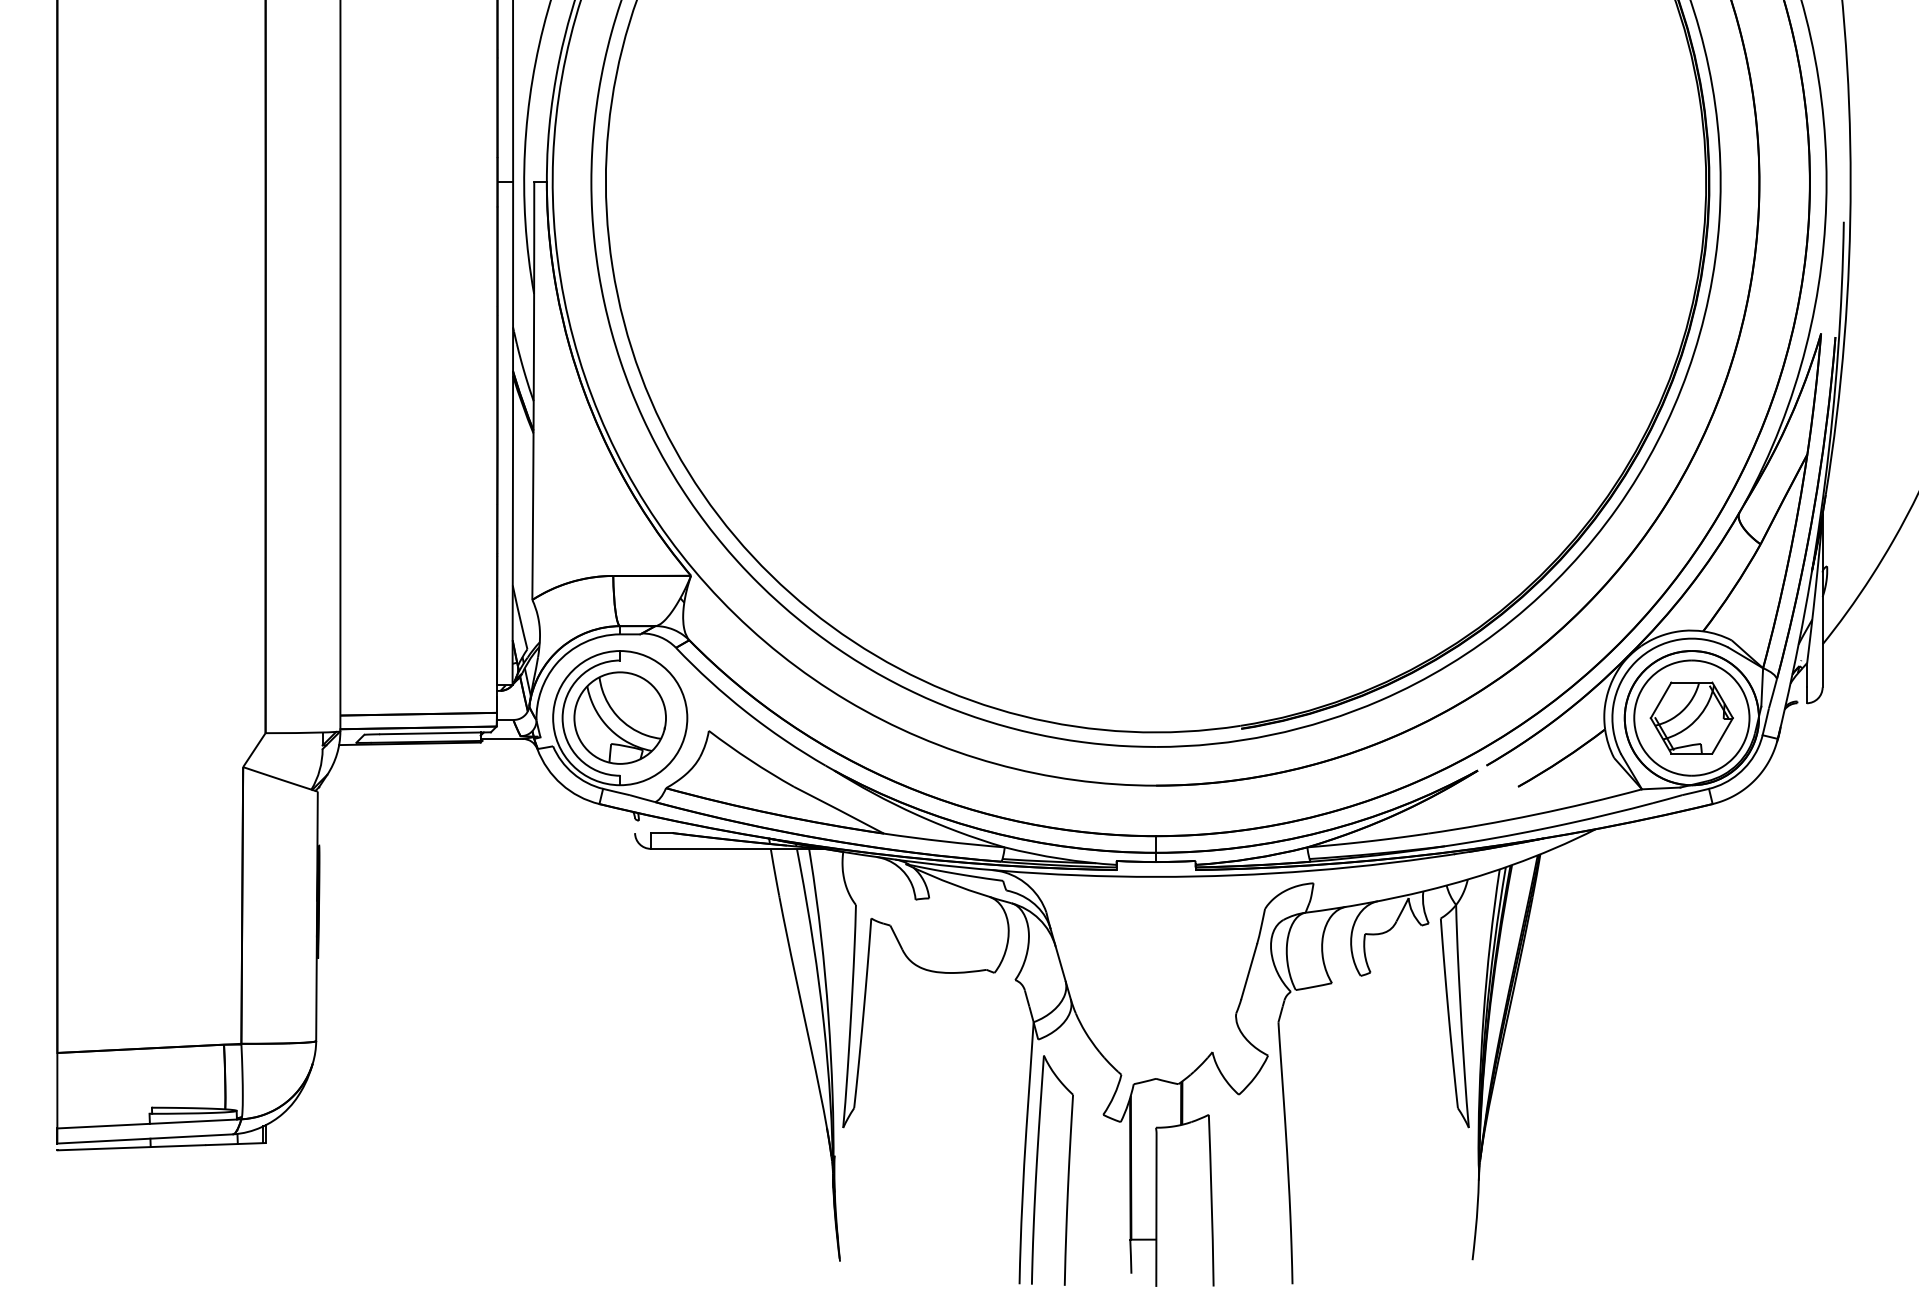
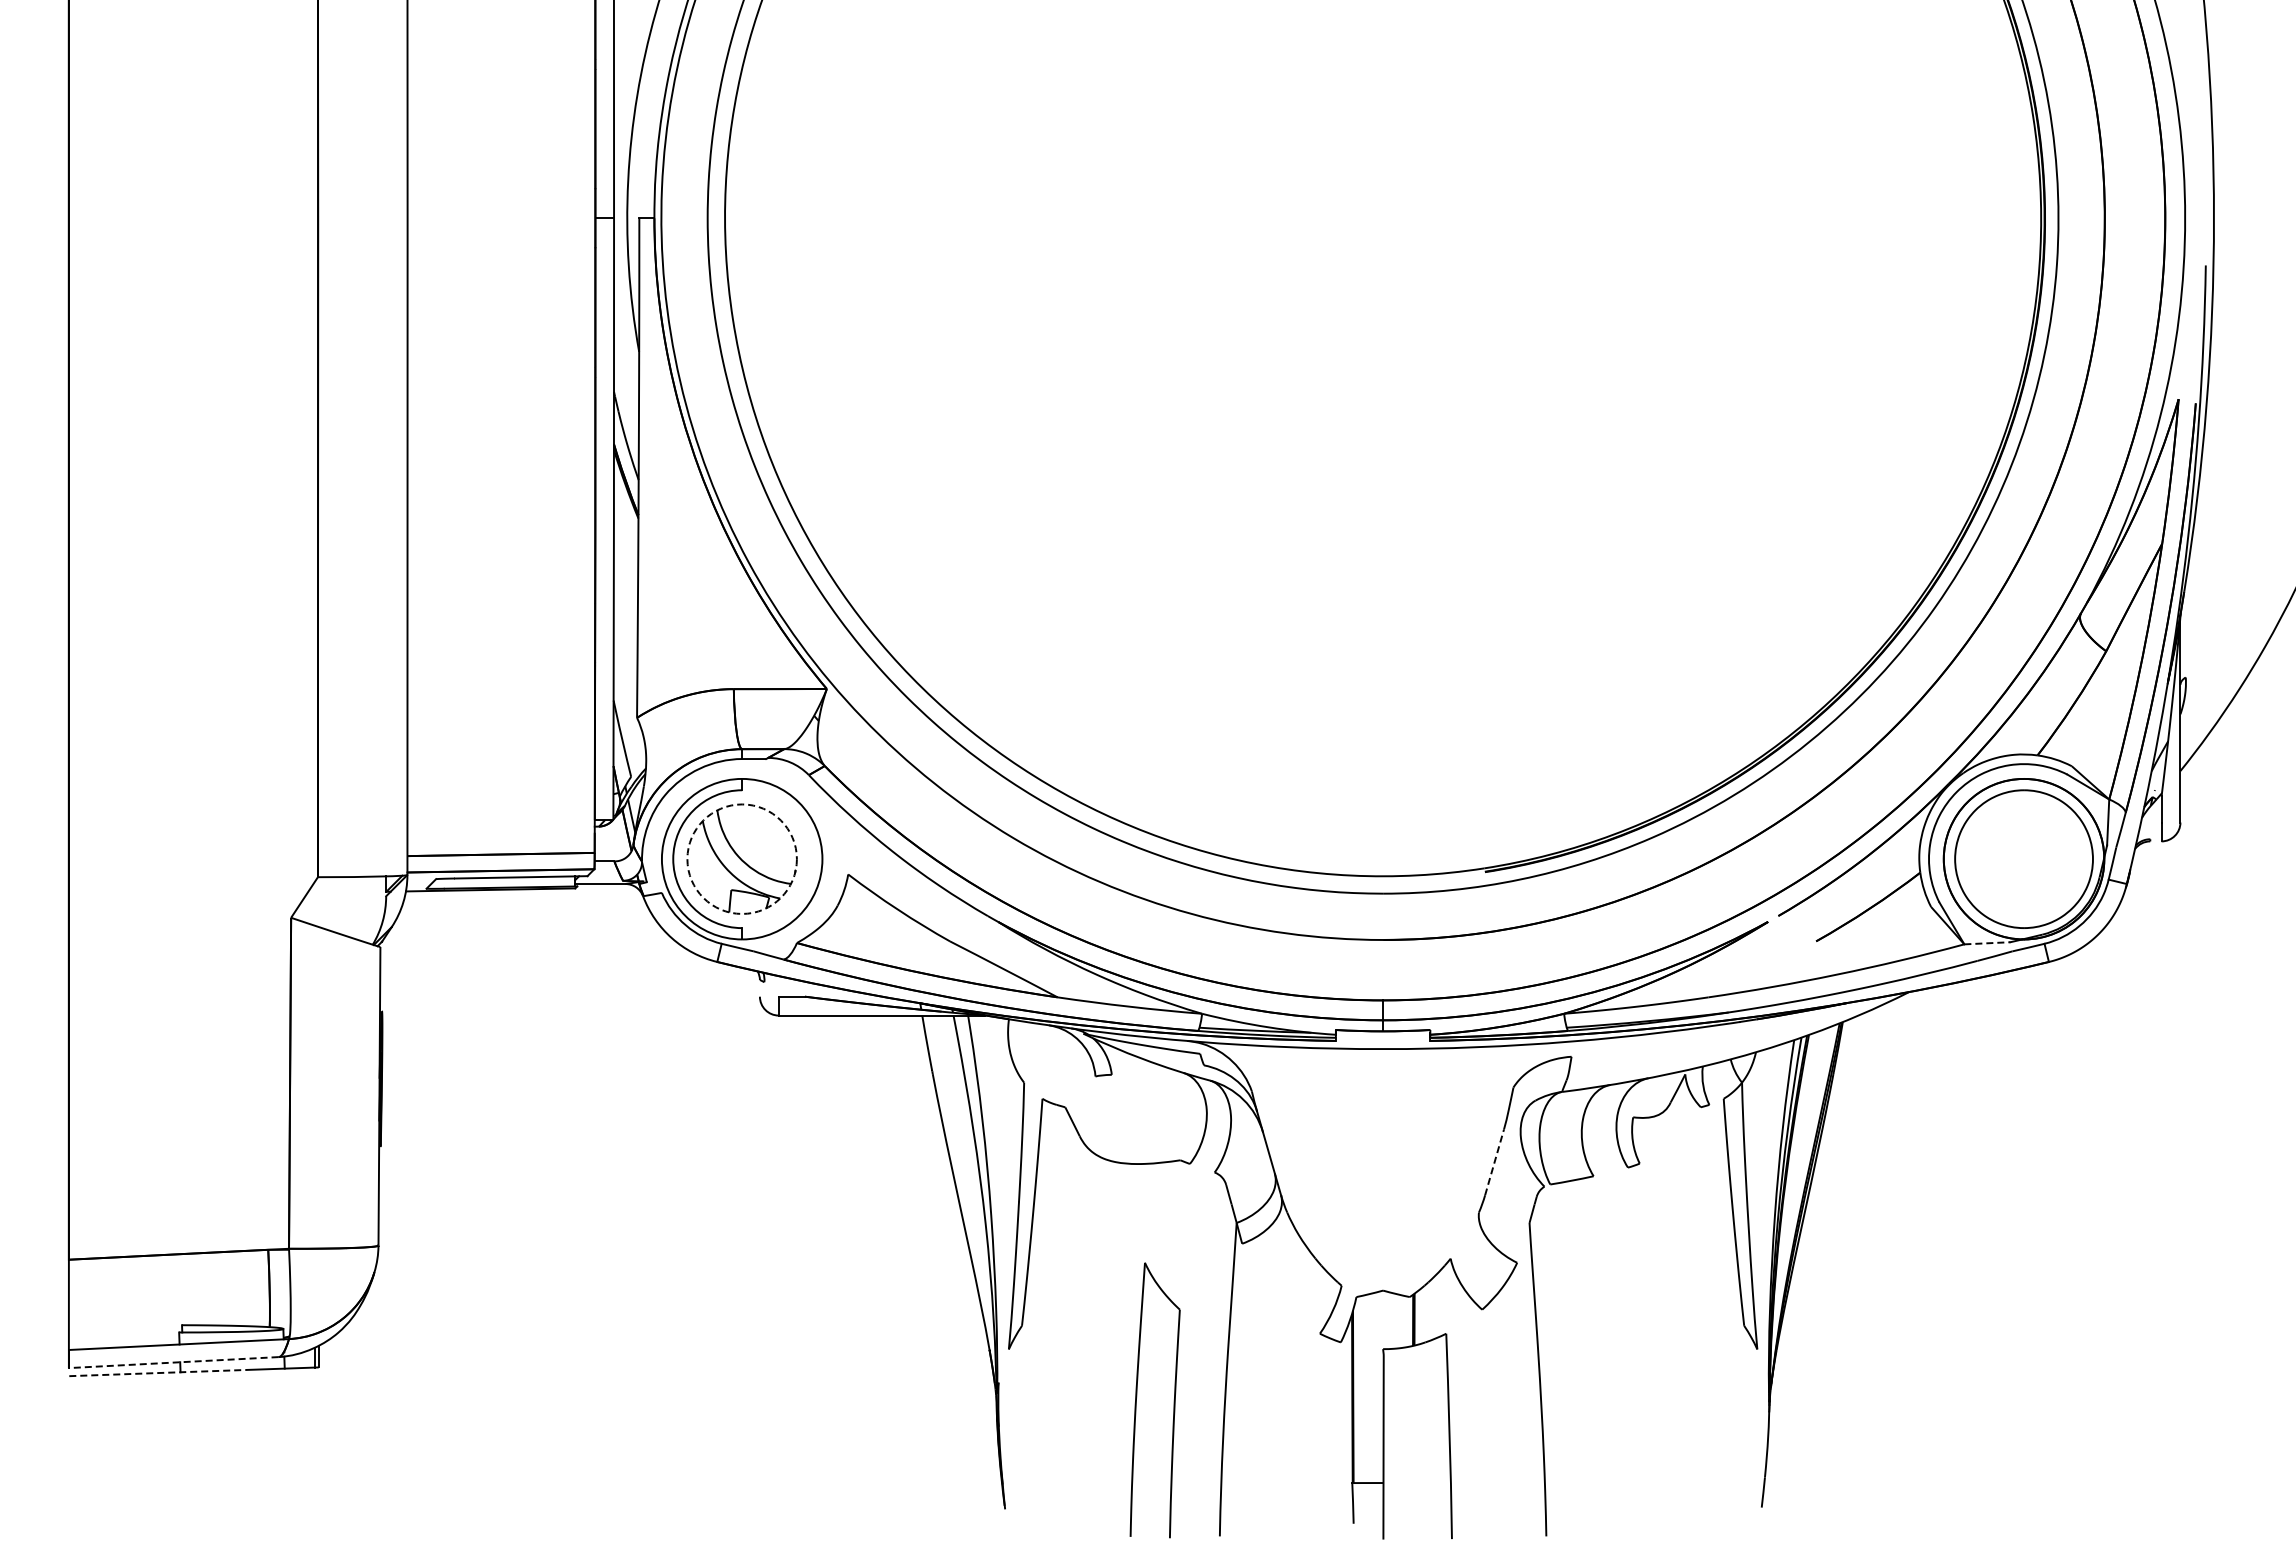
circle: (619, 717) -> (741, 858), solid -> dashed
part: (1691, 717) -> (2023, 858), removed
line: (1661, 788) -> (1987, 943), solid -> dashed
line: (1249, 970) -> (1494, 1161), solid -> dashed
line: (144, 1138) -> (173, 1362), solid -> dashed
line: (132, 1148) -> (158, 1373), solid -> dashed
part: (1037, 1168) -> (1137, 1397), moved

